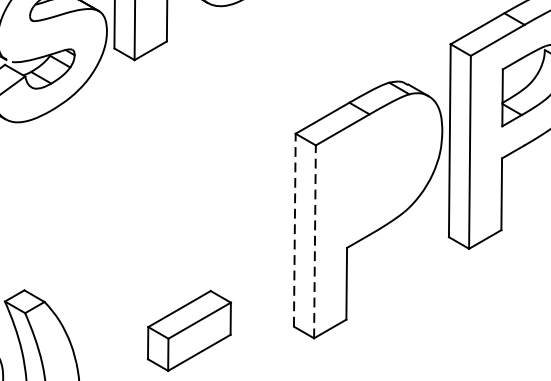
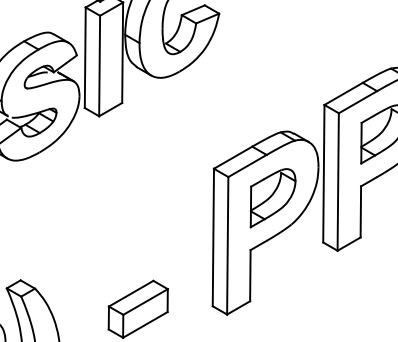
part: (377, 175) -> (272, 198), added
line: (294, 230) -> (213, 237), dashed -> solid
line: (314, 241) -> (227, 245), dashed -> solid

